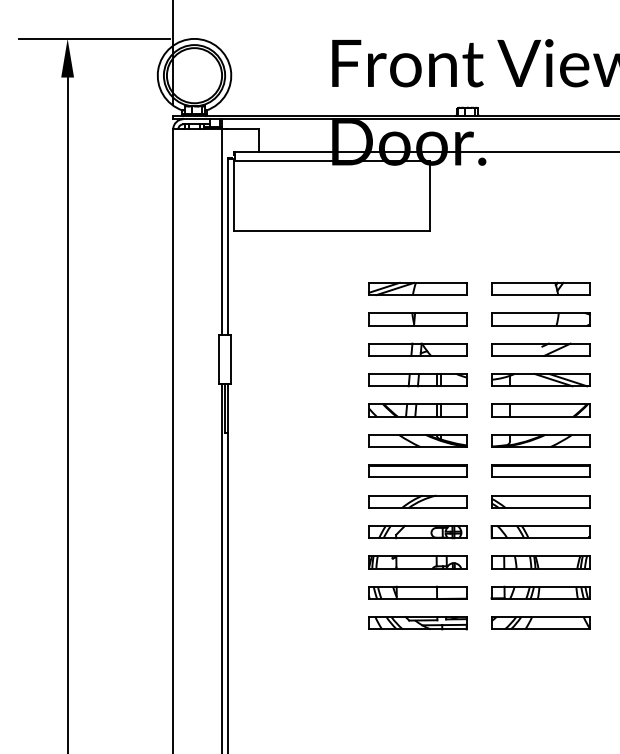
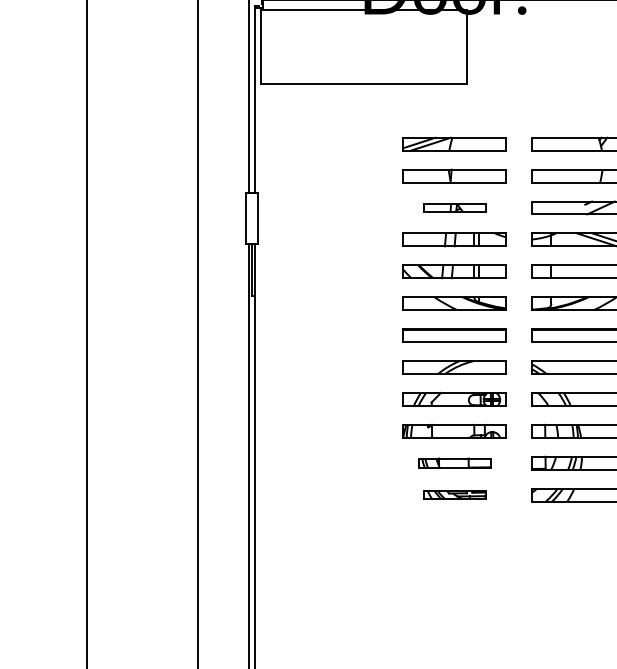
part: (417, 349) -> (454, 207), size x0.6
part: (417, 592) -> (454, 462), size x0.7
part: (417, 623) -> (454, 495), size x0.6

